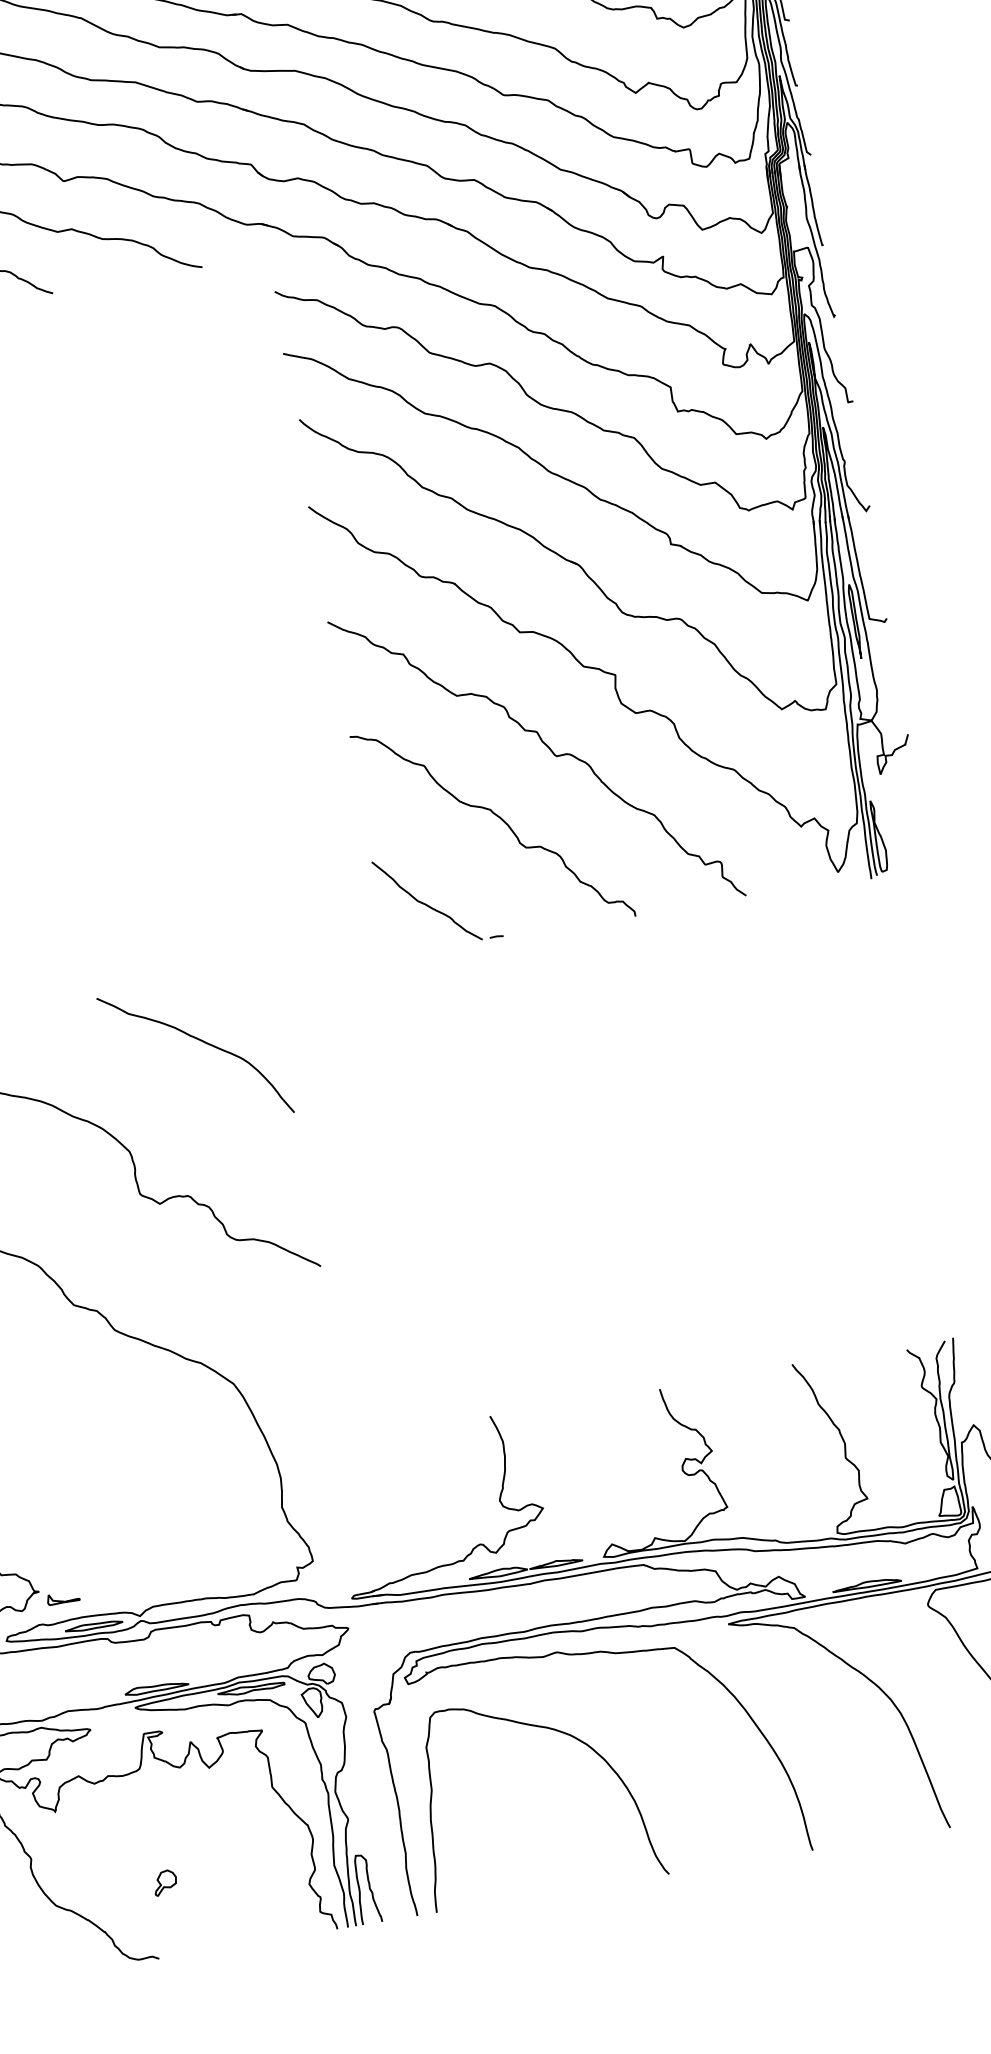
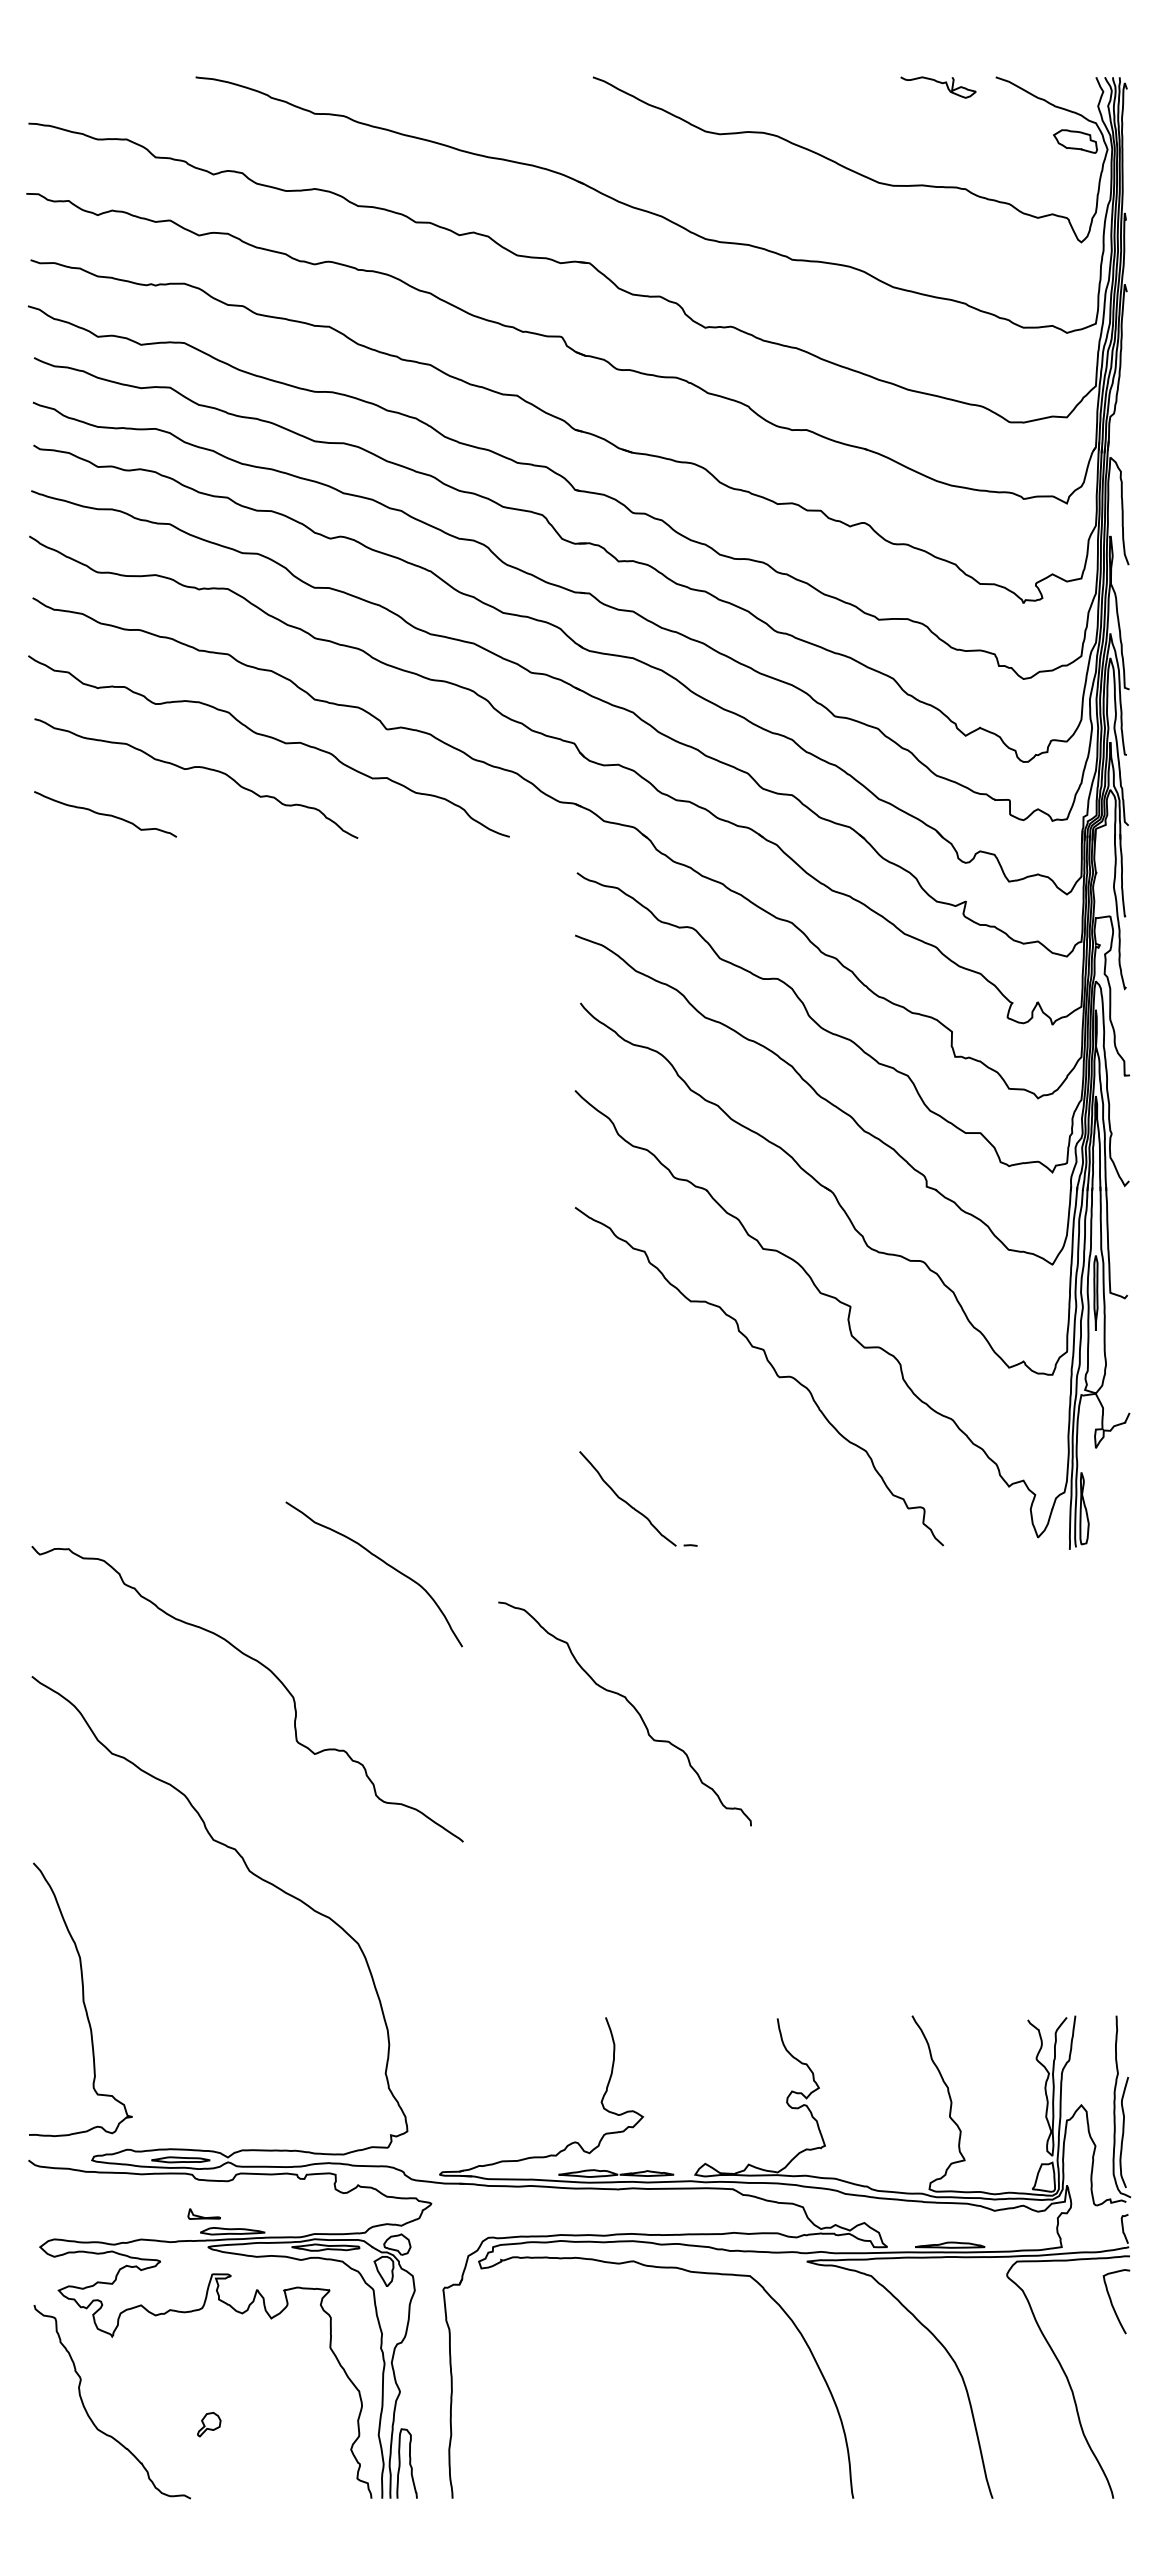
curve: (500, 819) -> (633, 1708), moved
curve: (200, 1041) -> (381, 1561), moved
part: (62, 1597) -> (203, 2213), moved
curve: (562, 1733) -> (625, 2342), removed

